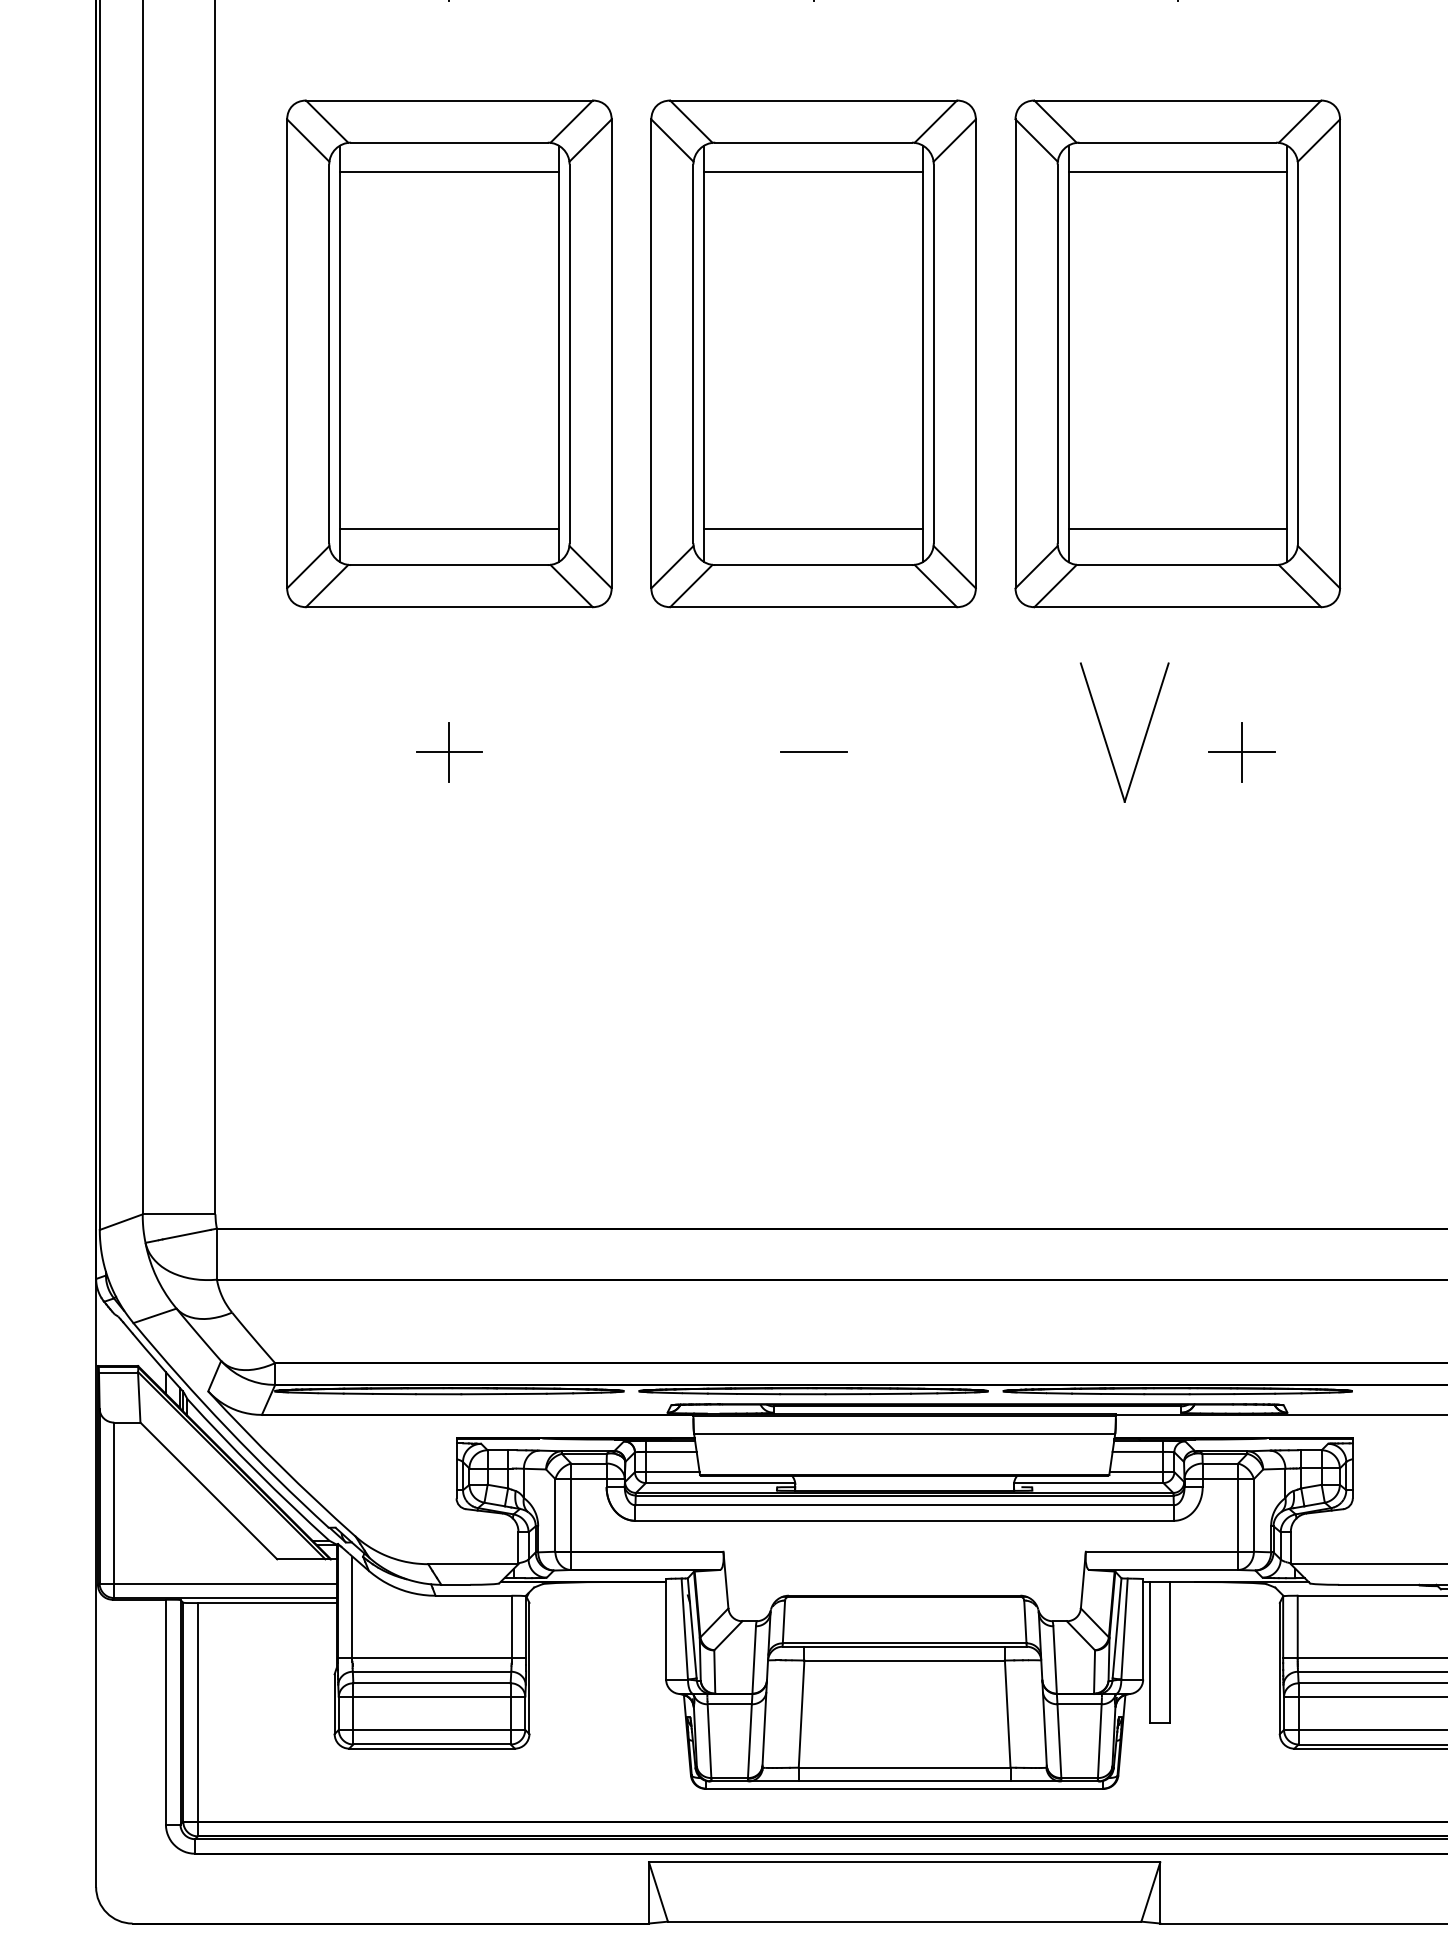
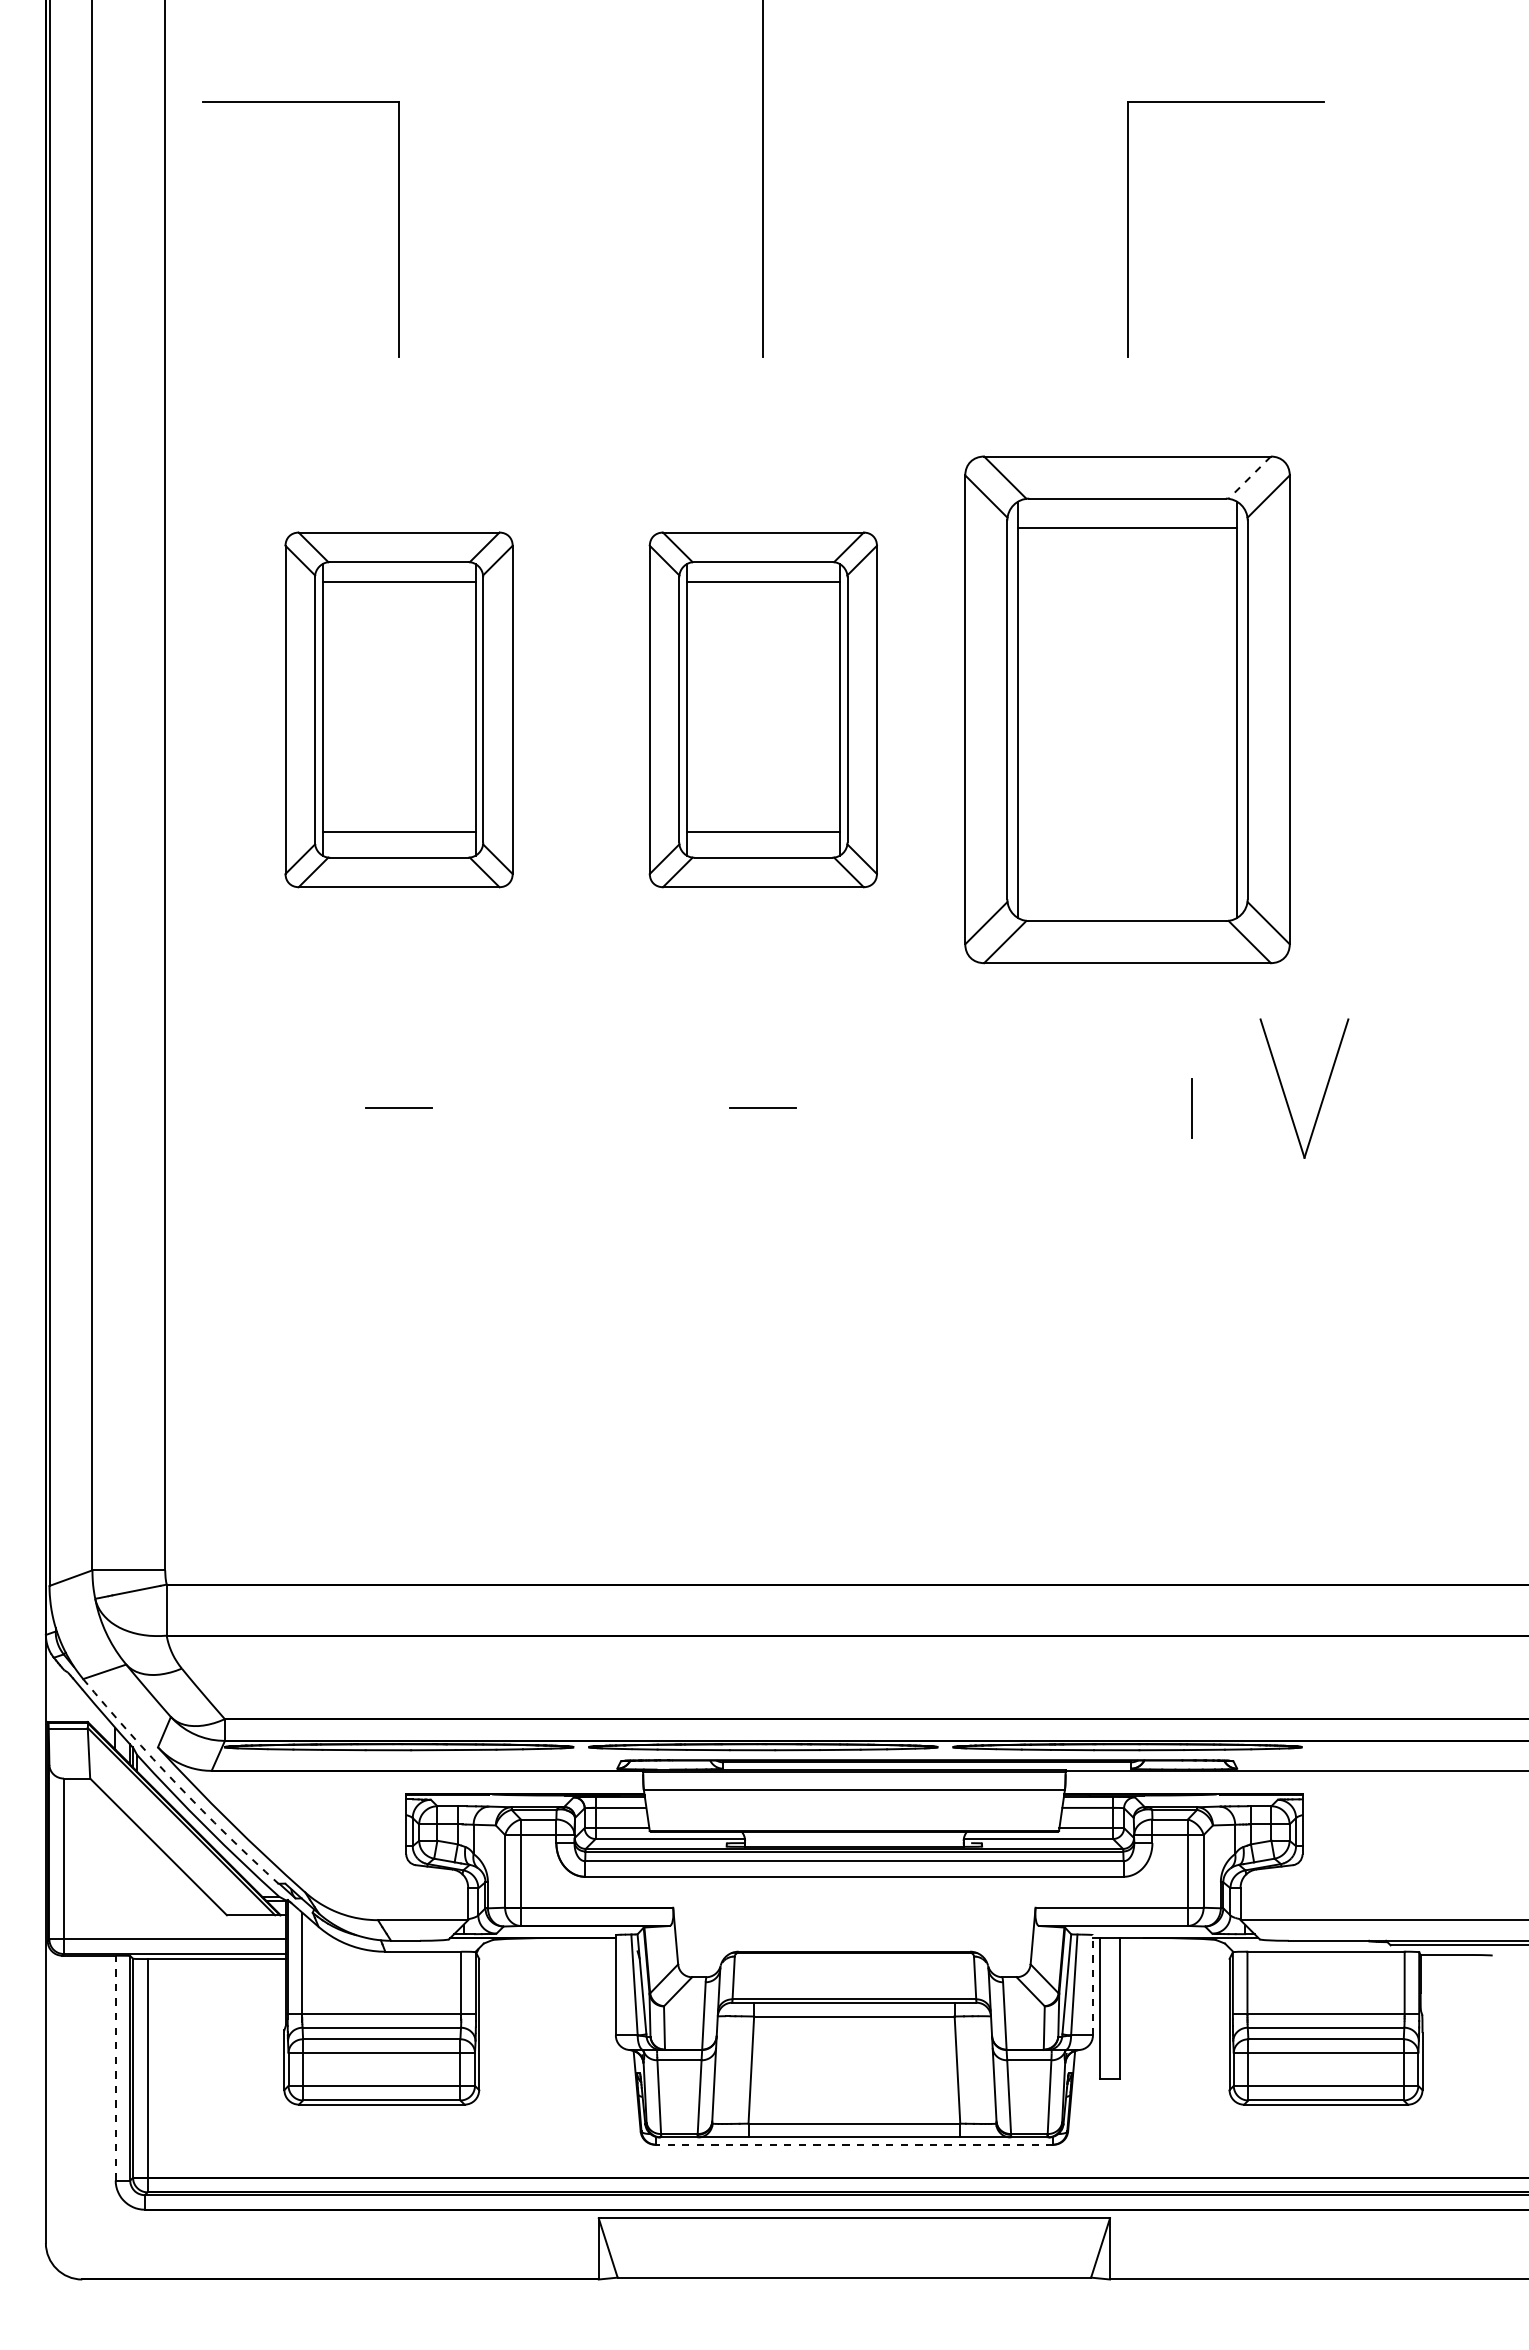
line: (1299, 121) -> (1249, 477), solid -> dashed
part: (448, 353) -> (398, 709), size x0.7
part: (813, 353) -> (763, 709), size x0.7
line: (1177, 528) -> (1127, 884), removed
part: (1105, 737) -> (1285, 1093), moved
line: (449, 752) -> (399, 1108), removed
line: (1241, 752) -> (1191, 1108), removed
arc: (227, 1428) -> (177, 1784), solid -> dashed
line: (1142, 1628) -> (1092, 1984), solid -> dashed
line: (165, 1711) -> (115, 2067), solid -> dashed
line: (903, 1788) -> (853, 2144), solid -> dashed

